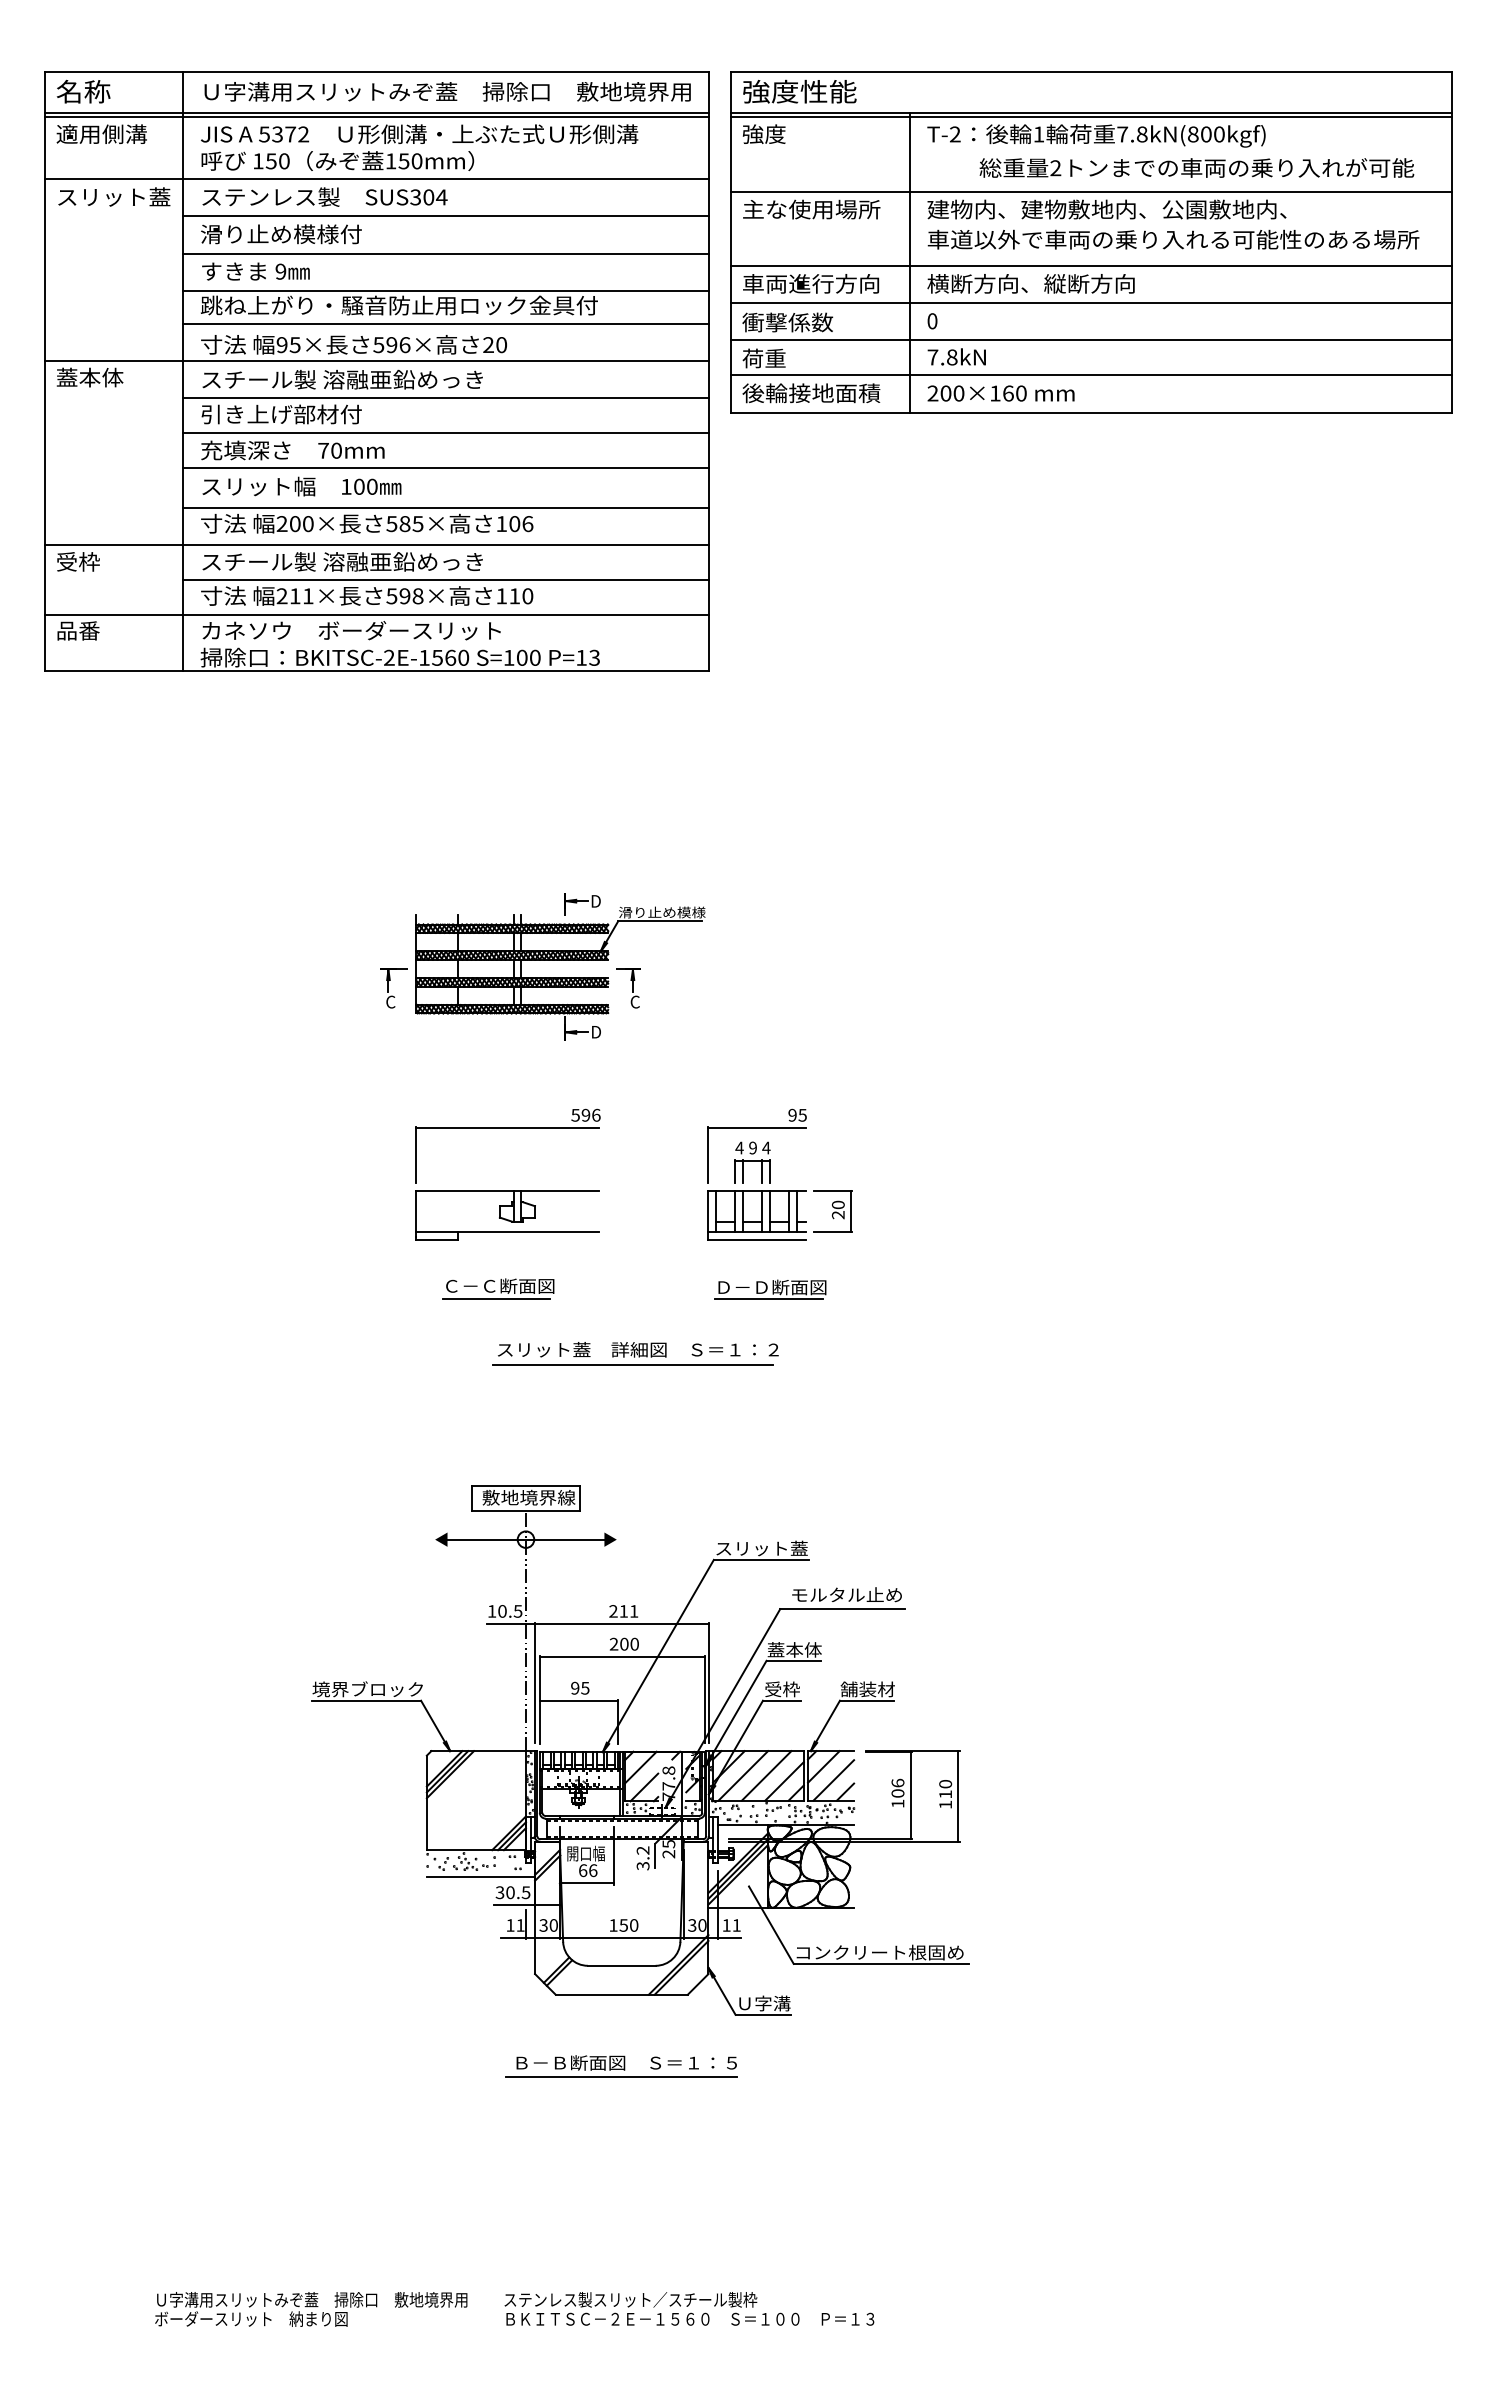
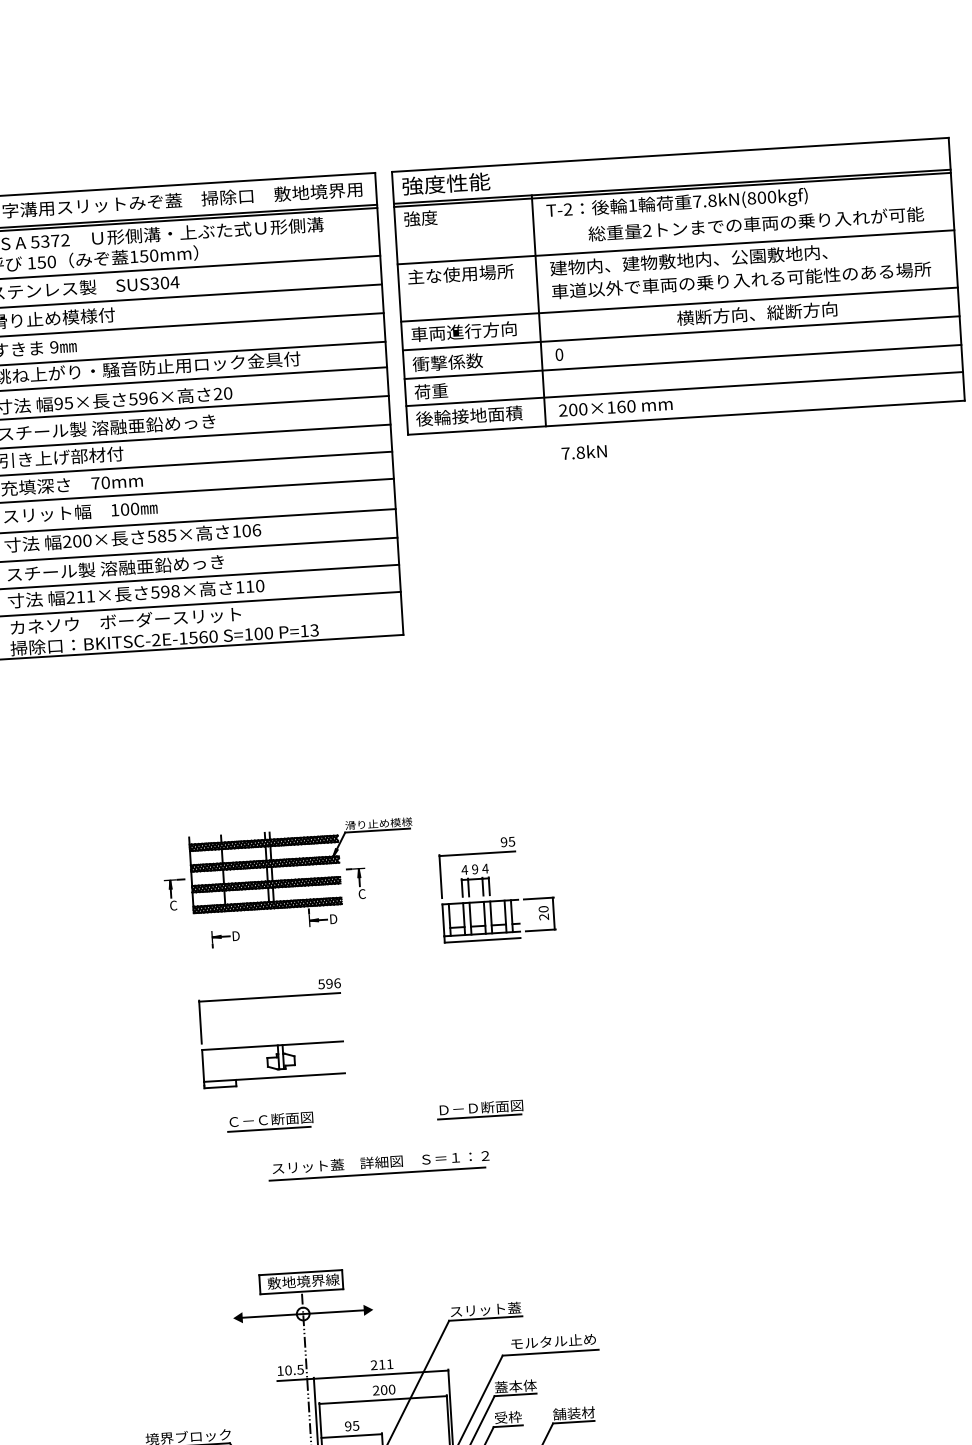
text: (1030, 283) -> (756, 313), moved
text: (956, 356) -> (583, 451), moved
part: (582, 904) -> (225, 939), moved
part: (770, 1174) -> (489, 888), moved

